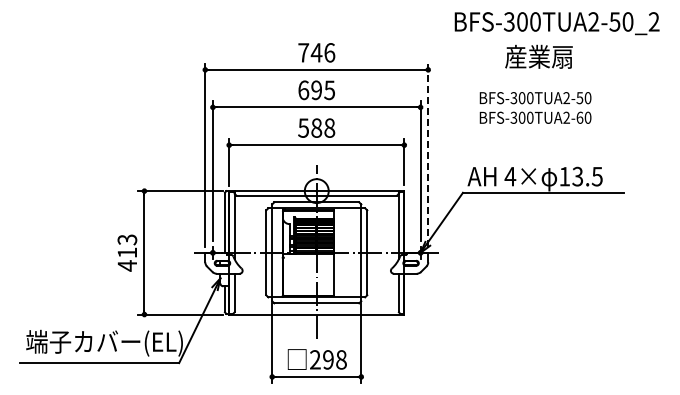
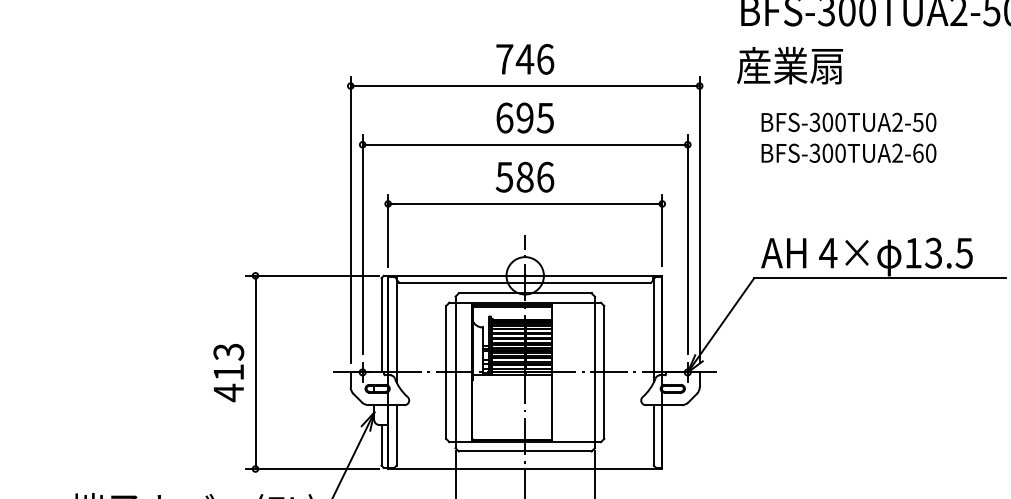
text: (538, 56) -> (789, 65), moved
text: (535, 107) -> (848, 137), moved
text: (329, 127) -> (545, 176), 588 -> 586
line: (428, 154) -> (700, 218), dashed -> solid

